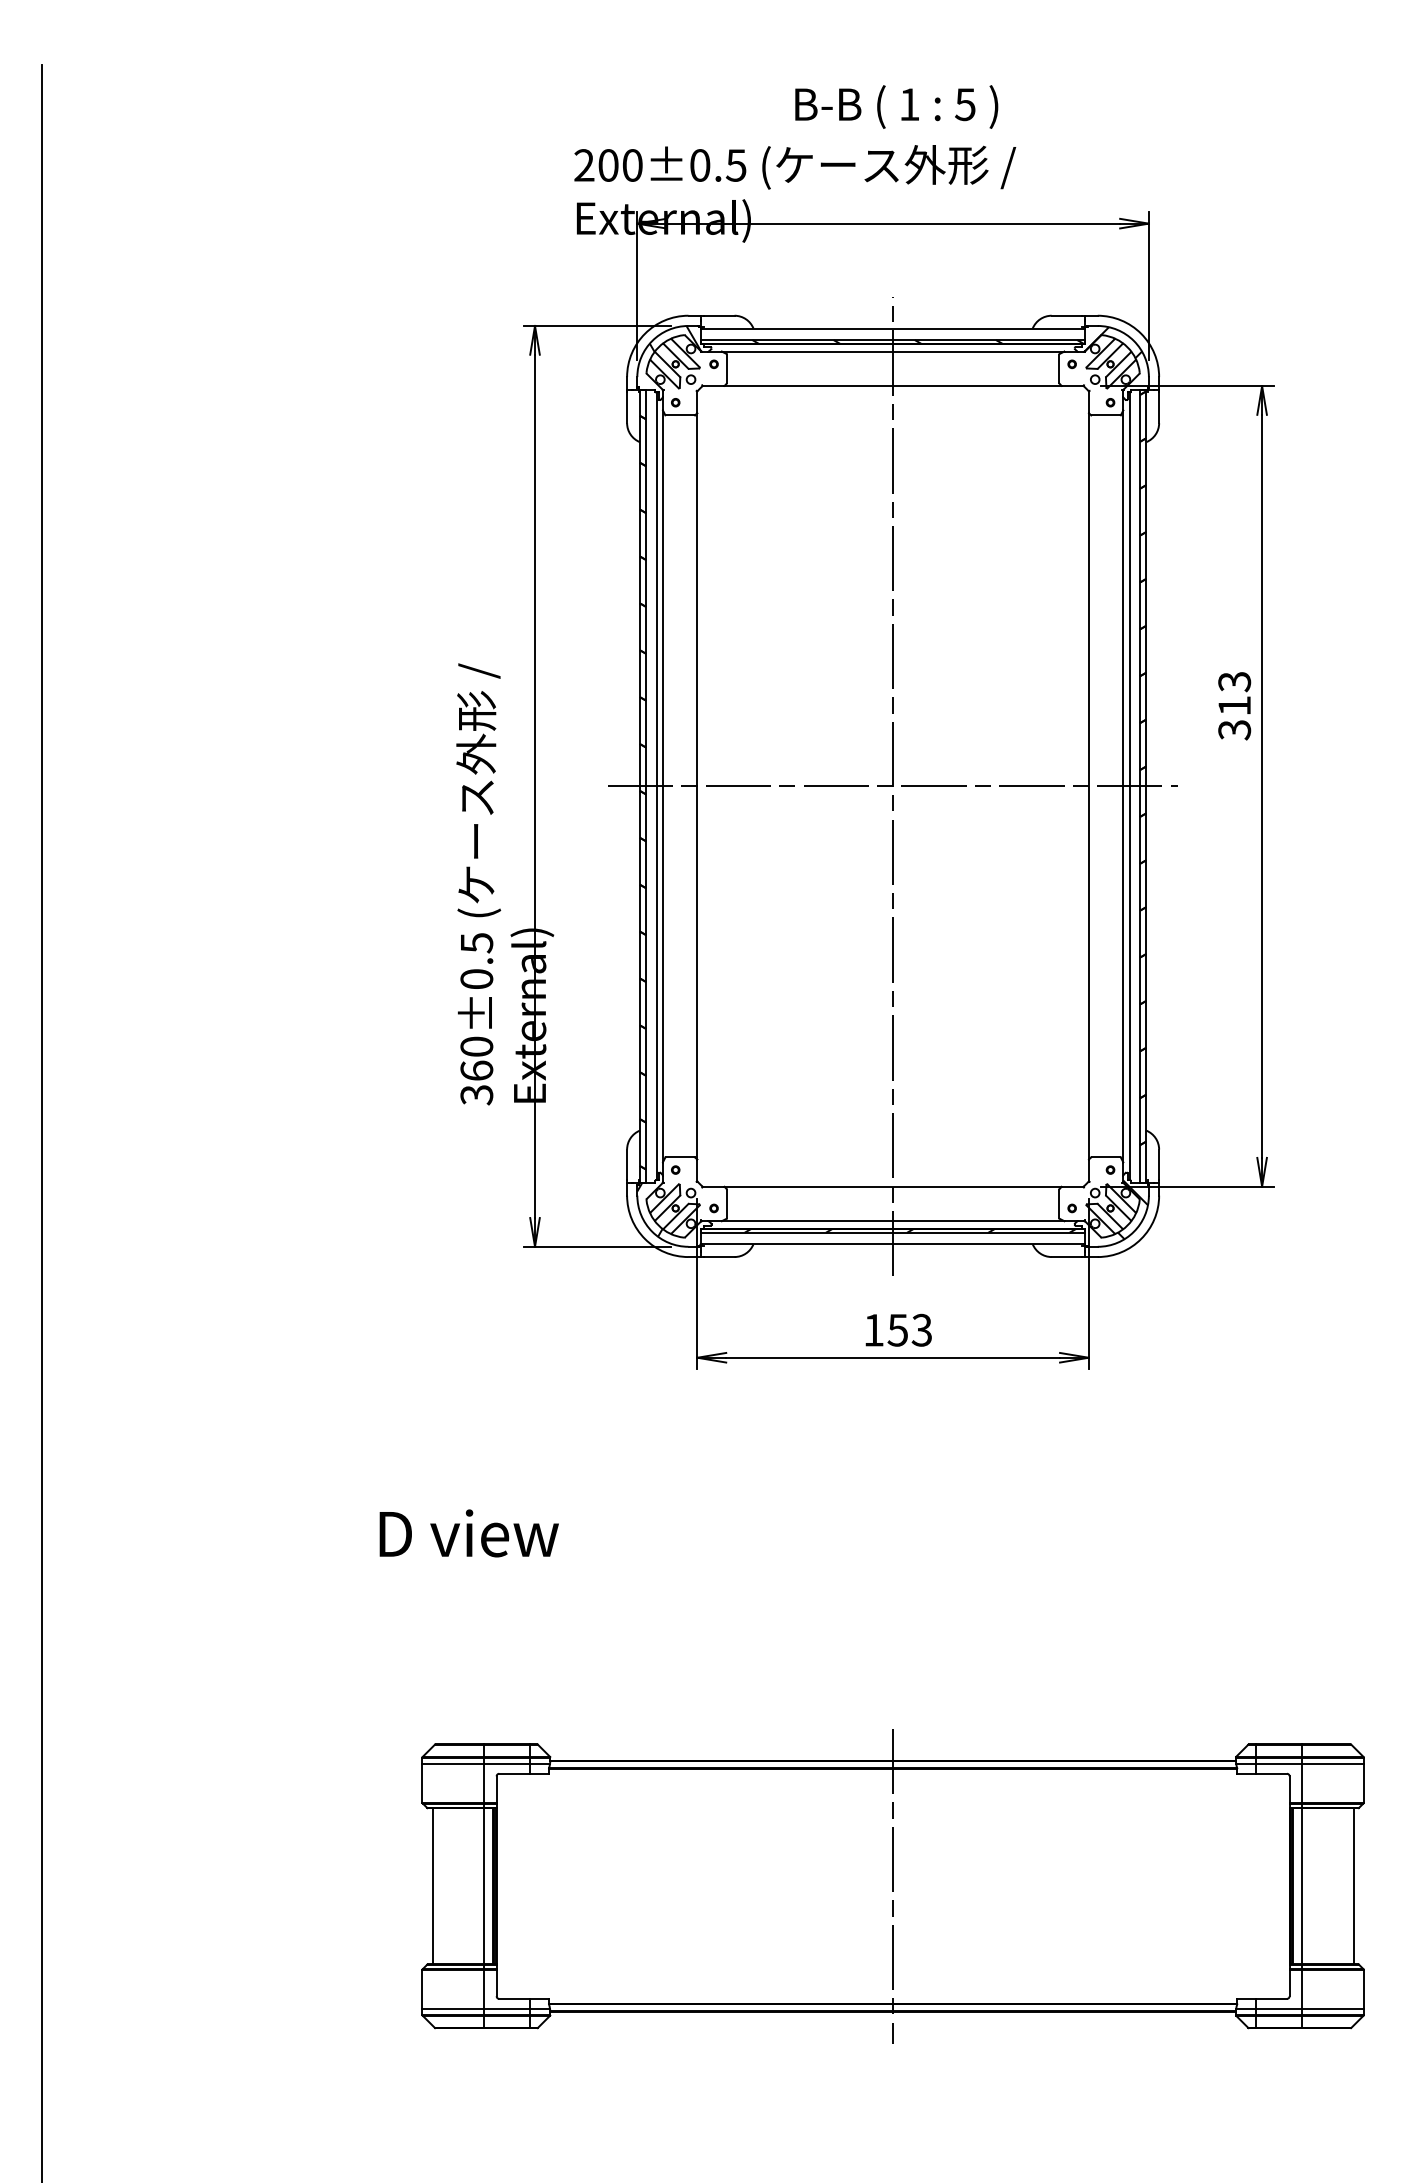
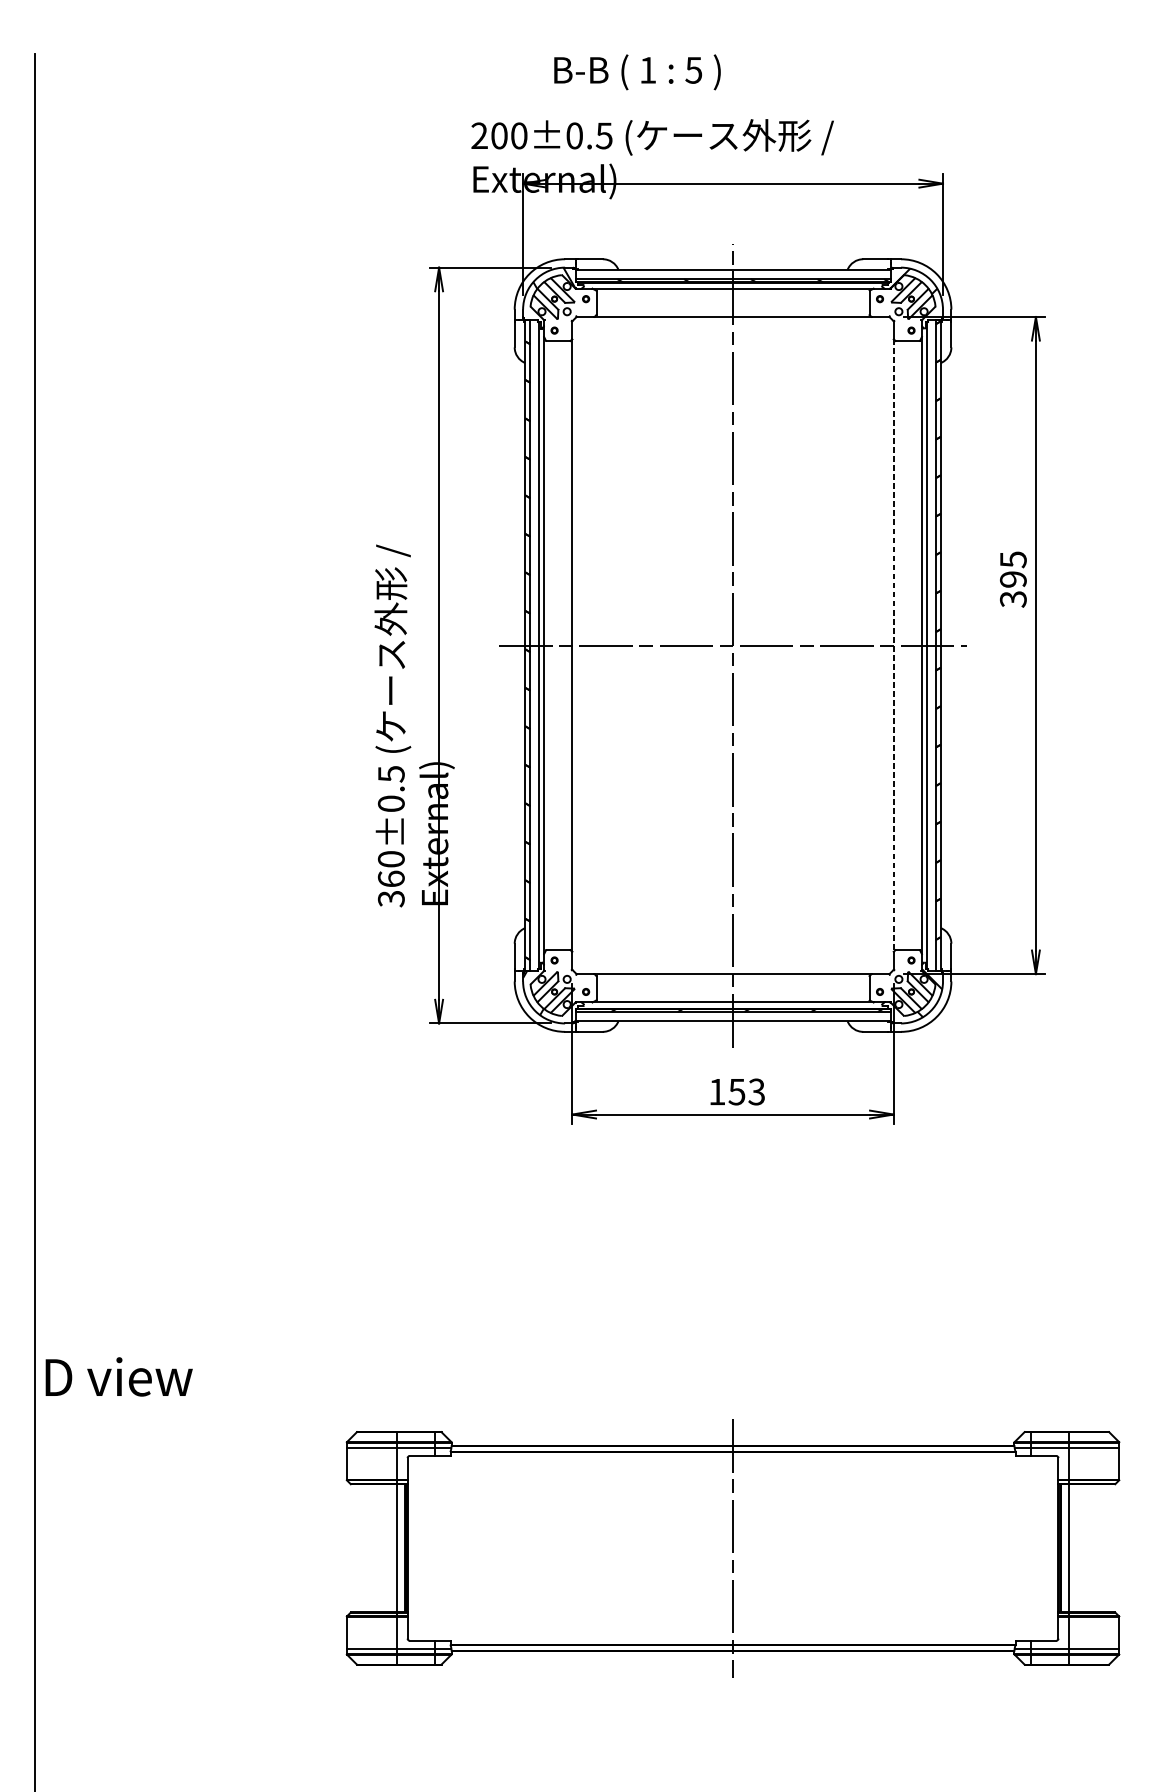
text: (896, 106) -> (637, 71), moved
text: (1234, 693) -> (1013, 569), 313 -> 395
line: (1088, 786) -> (893, 645), solid -> dashed
text: (468, 1533) -> (118, 1376), moved
line: (432, 1886) -> (354, 1548), removed
line: (1353, 1886) -> (1110, 1548), removed

